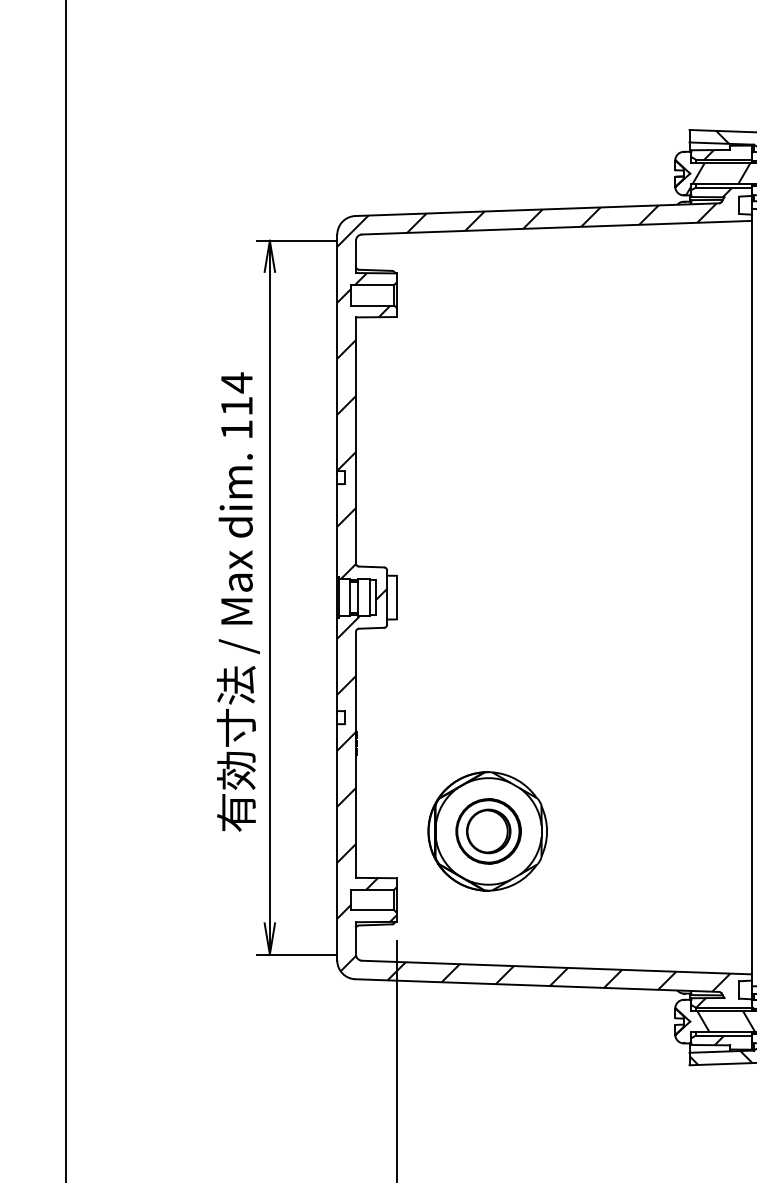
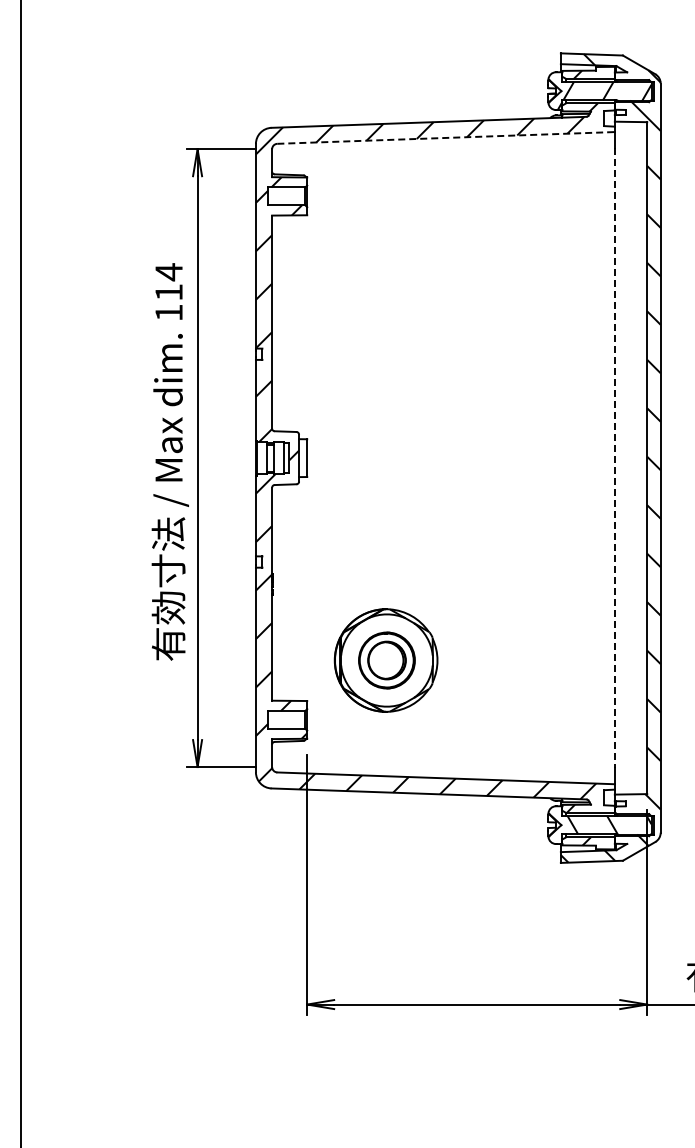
line: (557, 227) -> (446, 137), solid -> dashed
line: (751, 598) -> (614, 458), solid -> dashed

